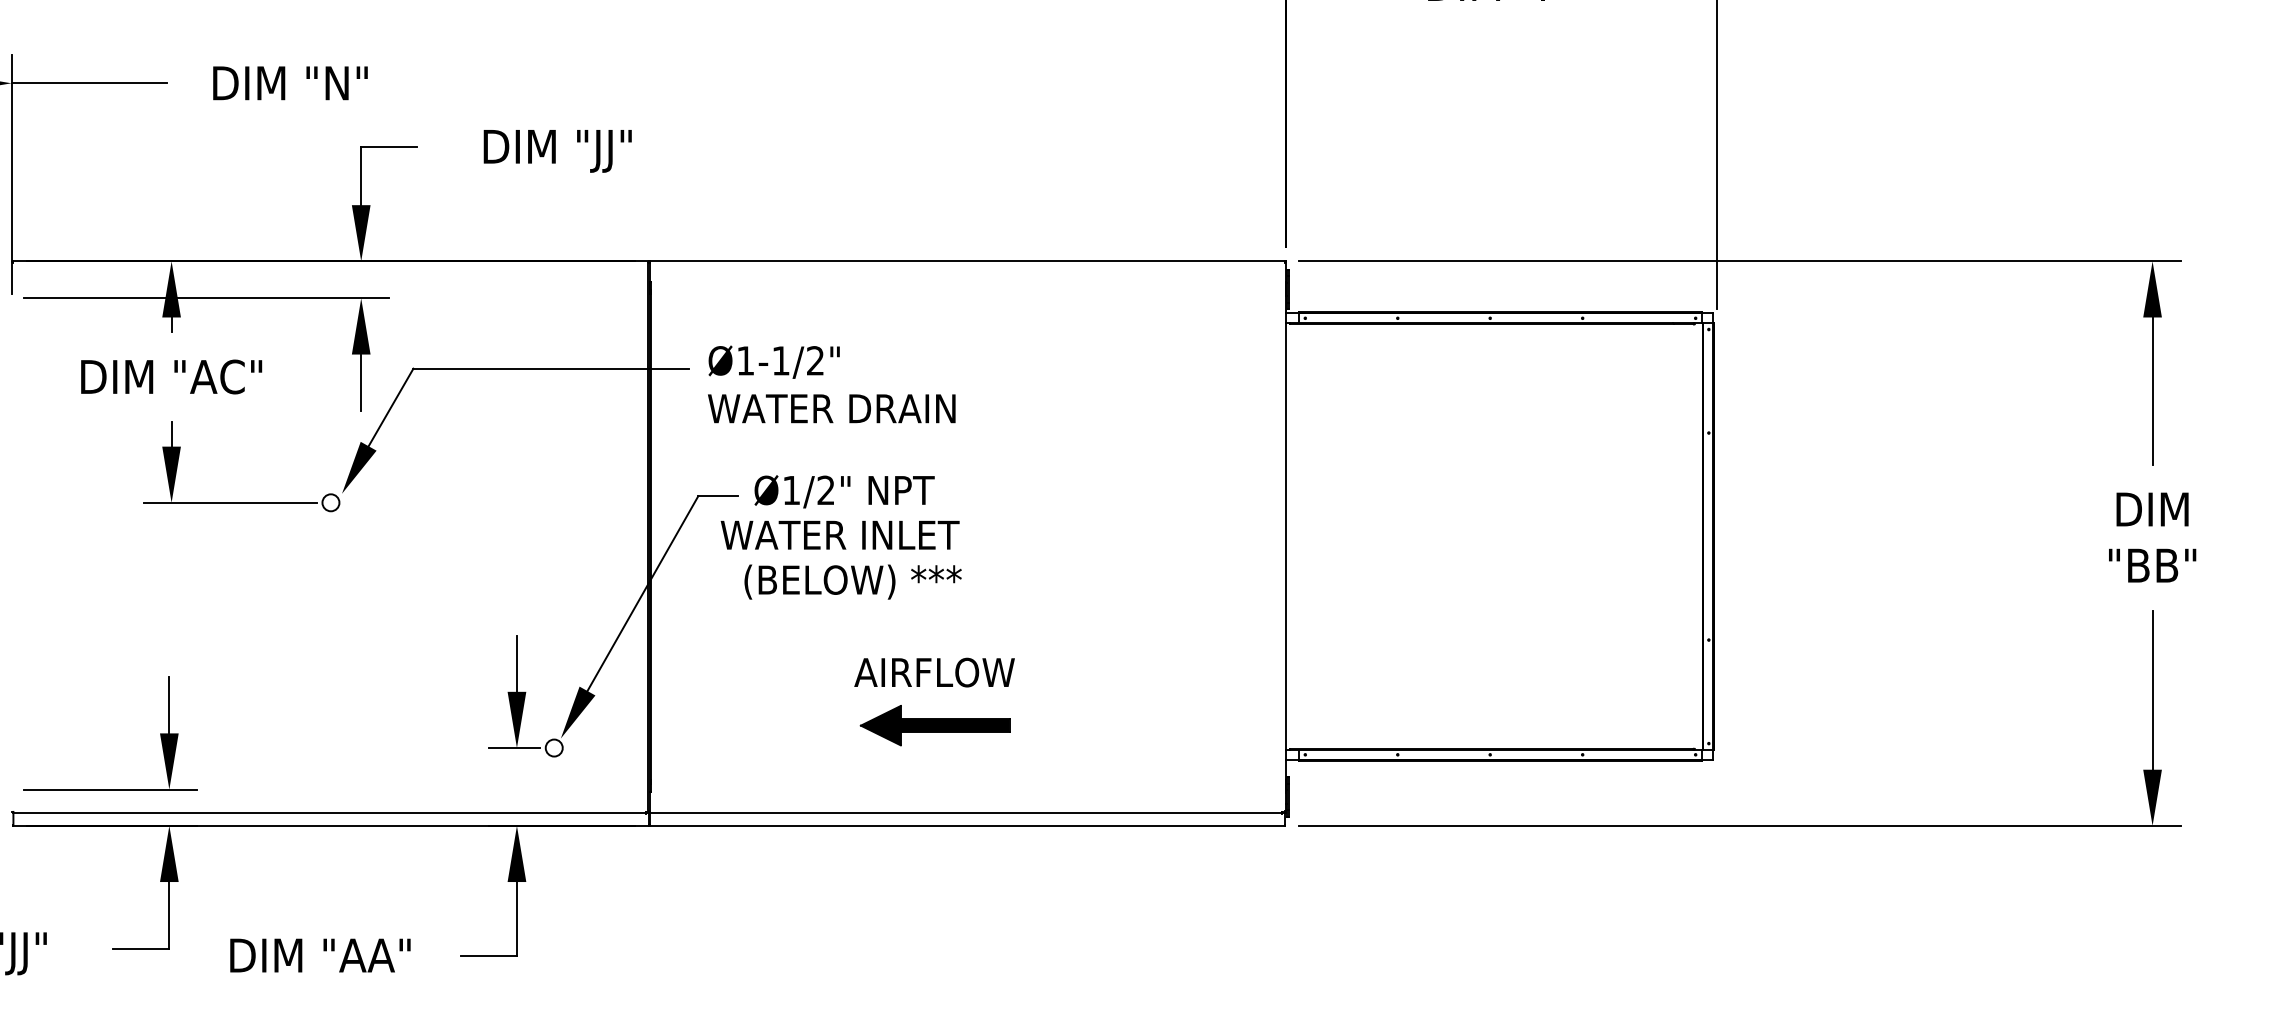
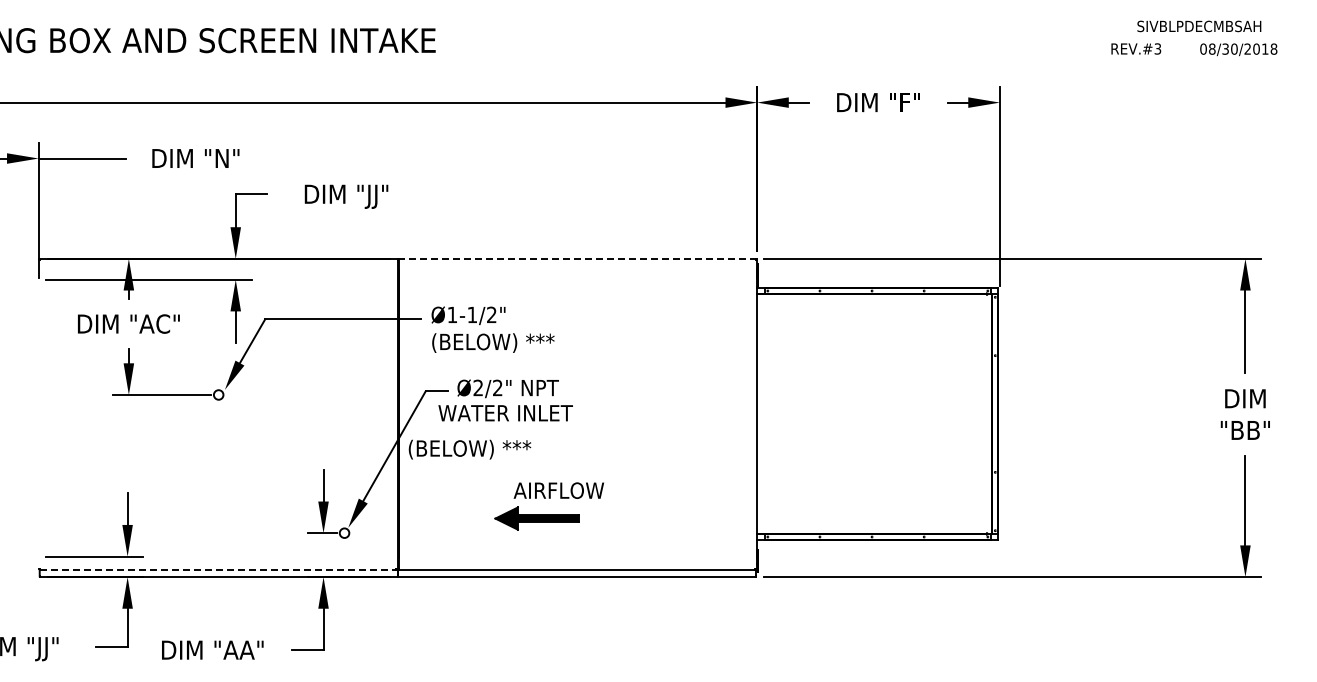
line: (969, 260) -> (578, 258), solid -> dashed
text: (830, 409) -> (500, 342), WATER DRAIN -> (BELOW) ***
text: (790, 489) -> (477, 387), Ø1/2" -> Ø2/2"
text: (852, 581) -> (469, 449), moved
part: (933, 725) -> (536, 518), moved
line: (332, 812) -> (219, 569), solid -> dashed

